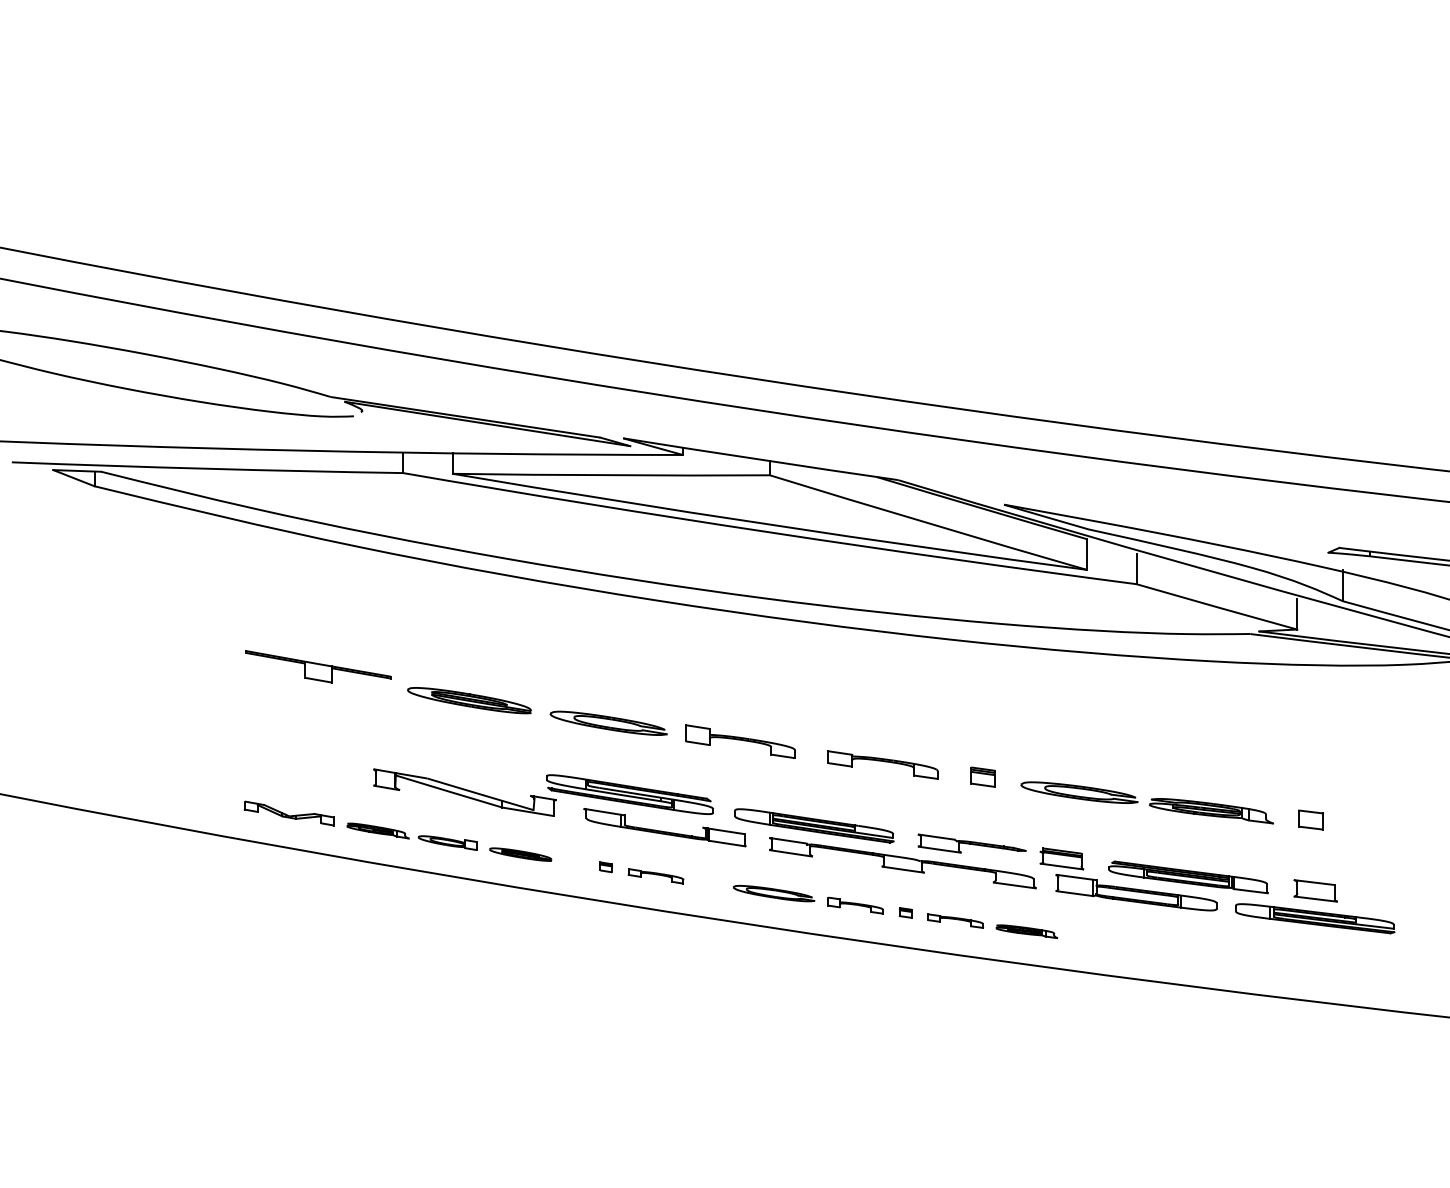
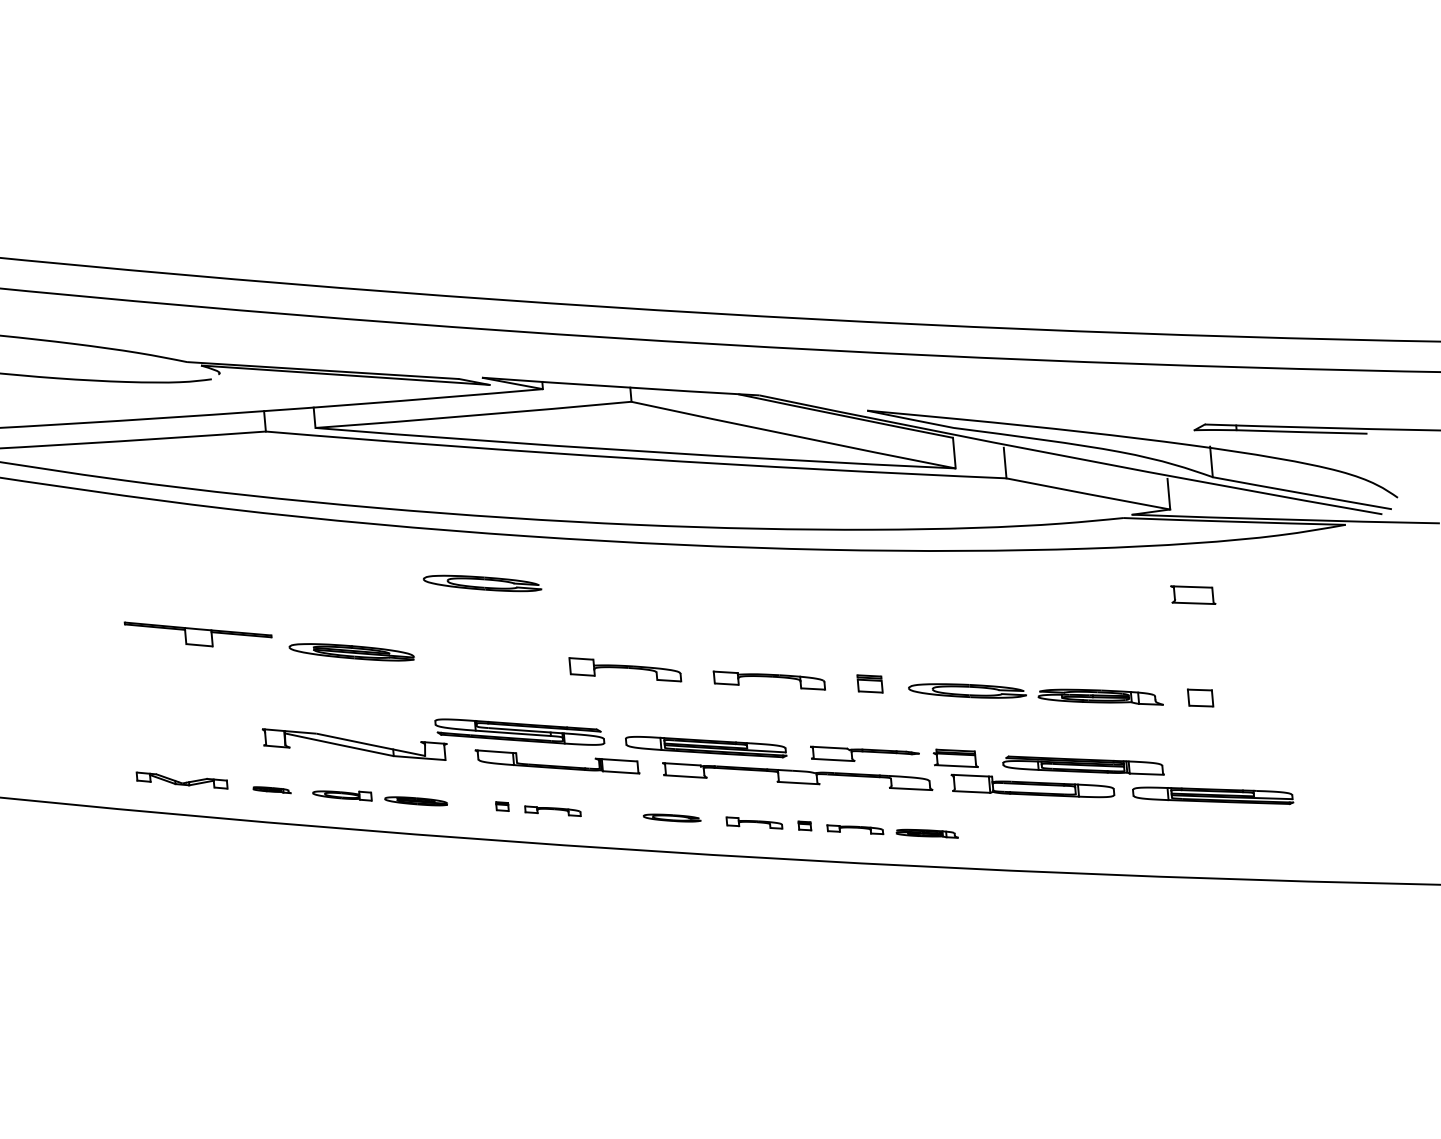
part: (608, 722) -> (482, 582), moved
part: (377, 830) -> (271, 789), size x0.6
part: (1315, 890) -> (1192, 594), moved
part: (774, 893) -> (672, 818), size x0.7

